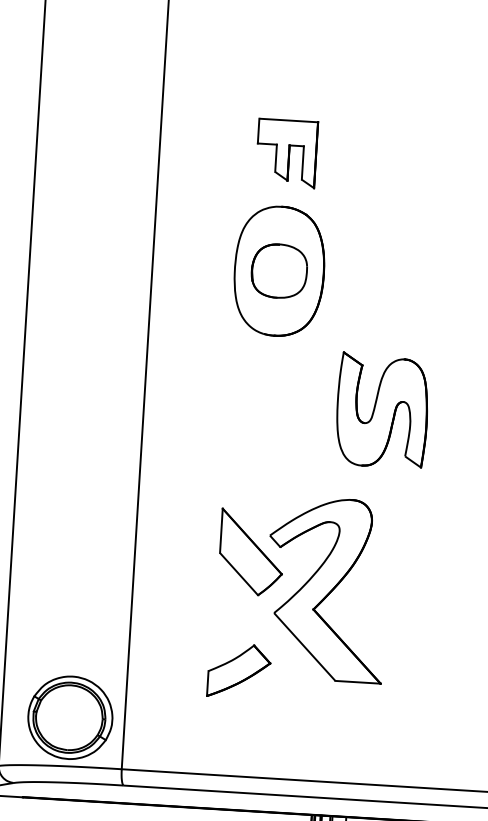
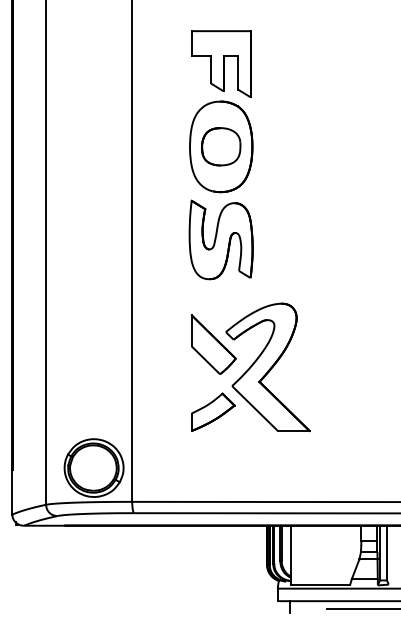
part: (287, 152) -> (221, 63), size x1.43
part: (381, 409) -> (220, 239), moved
part: (239, 670) -> (213, 411), moved

